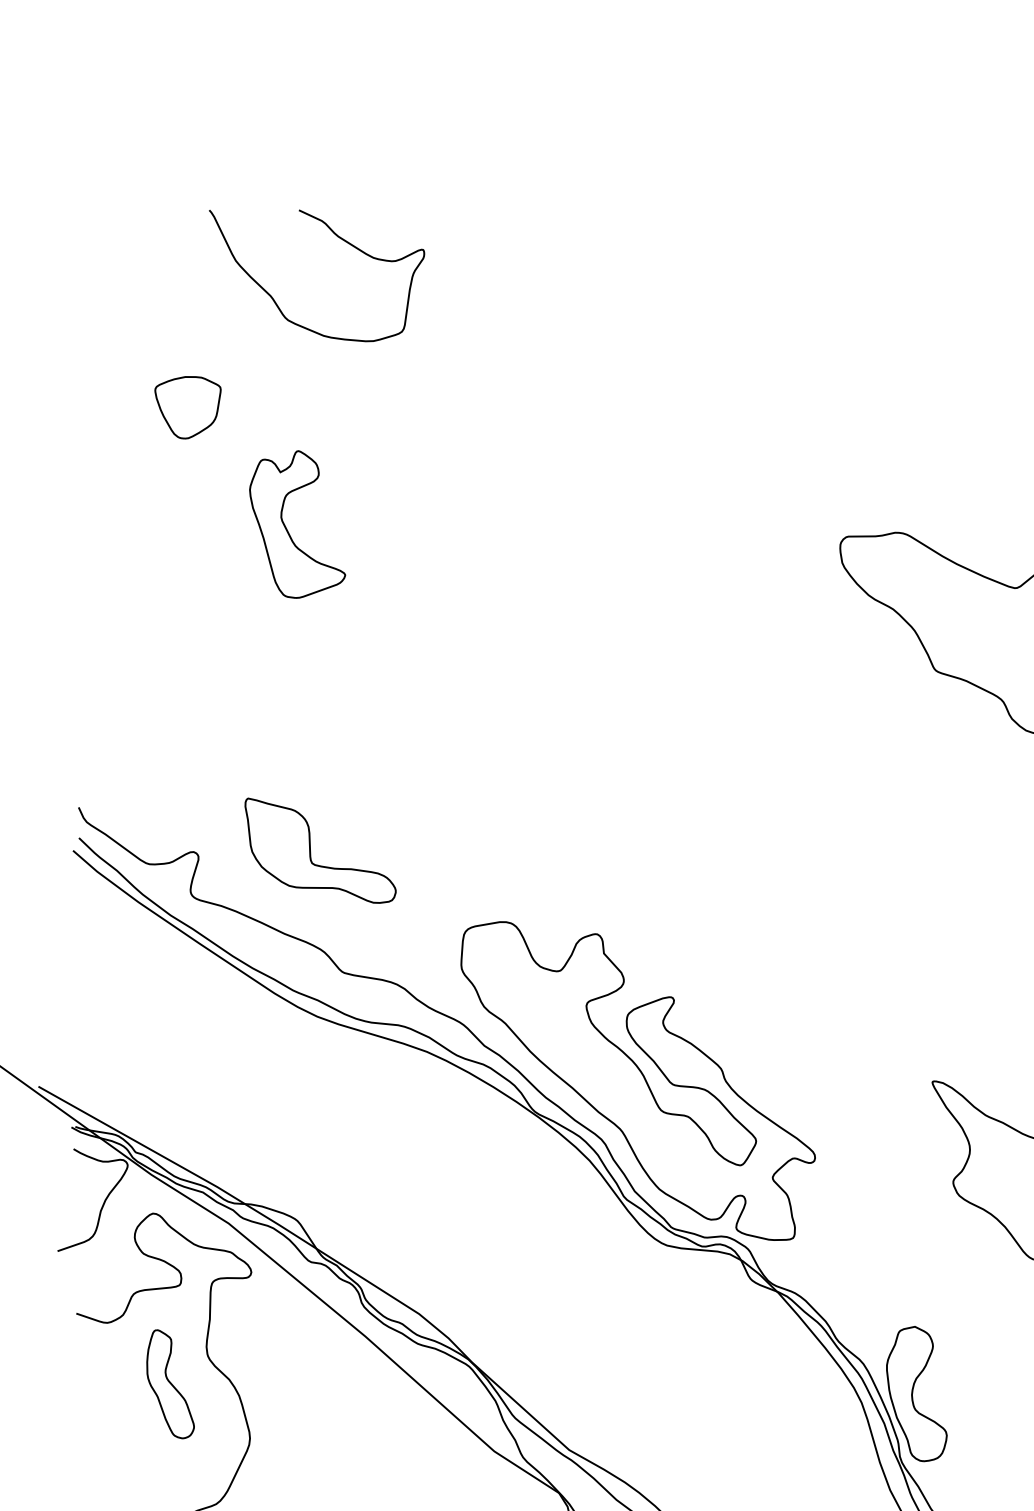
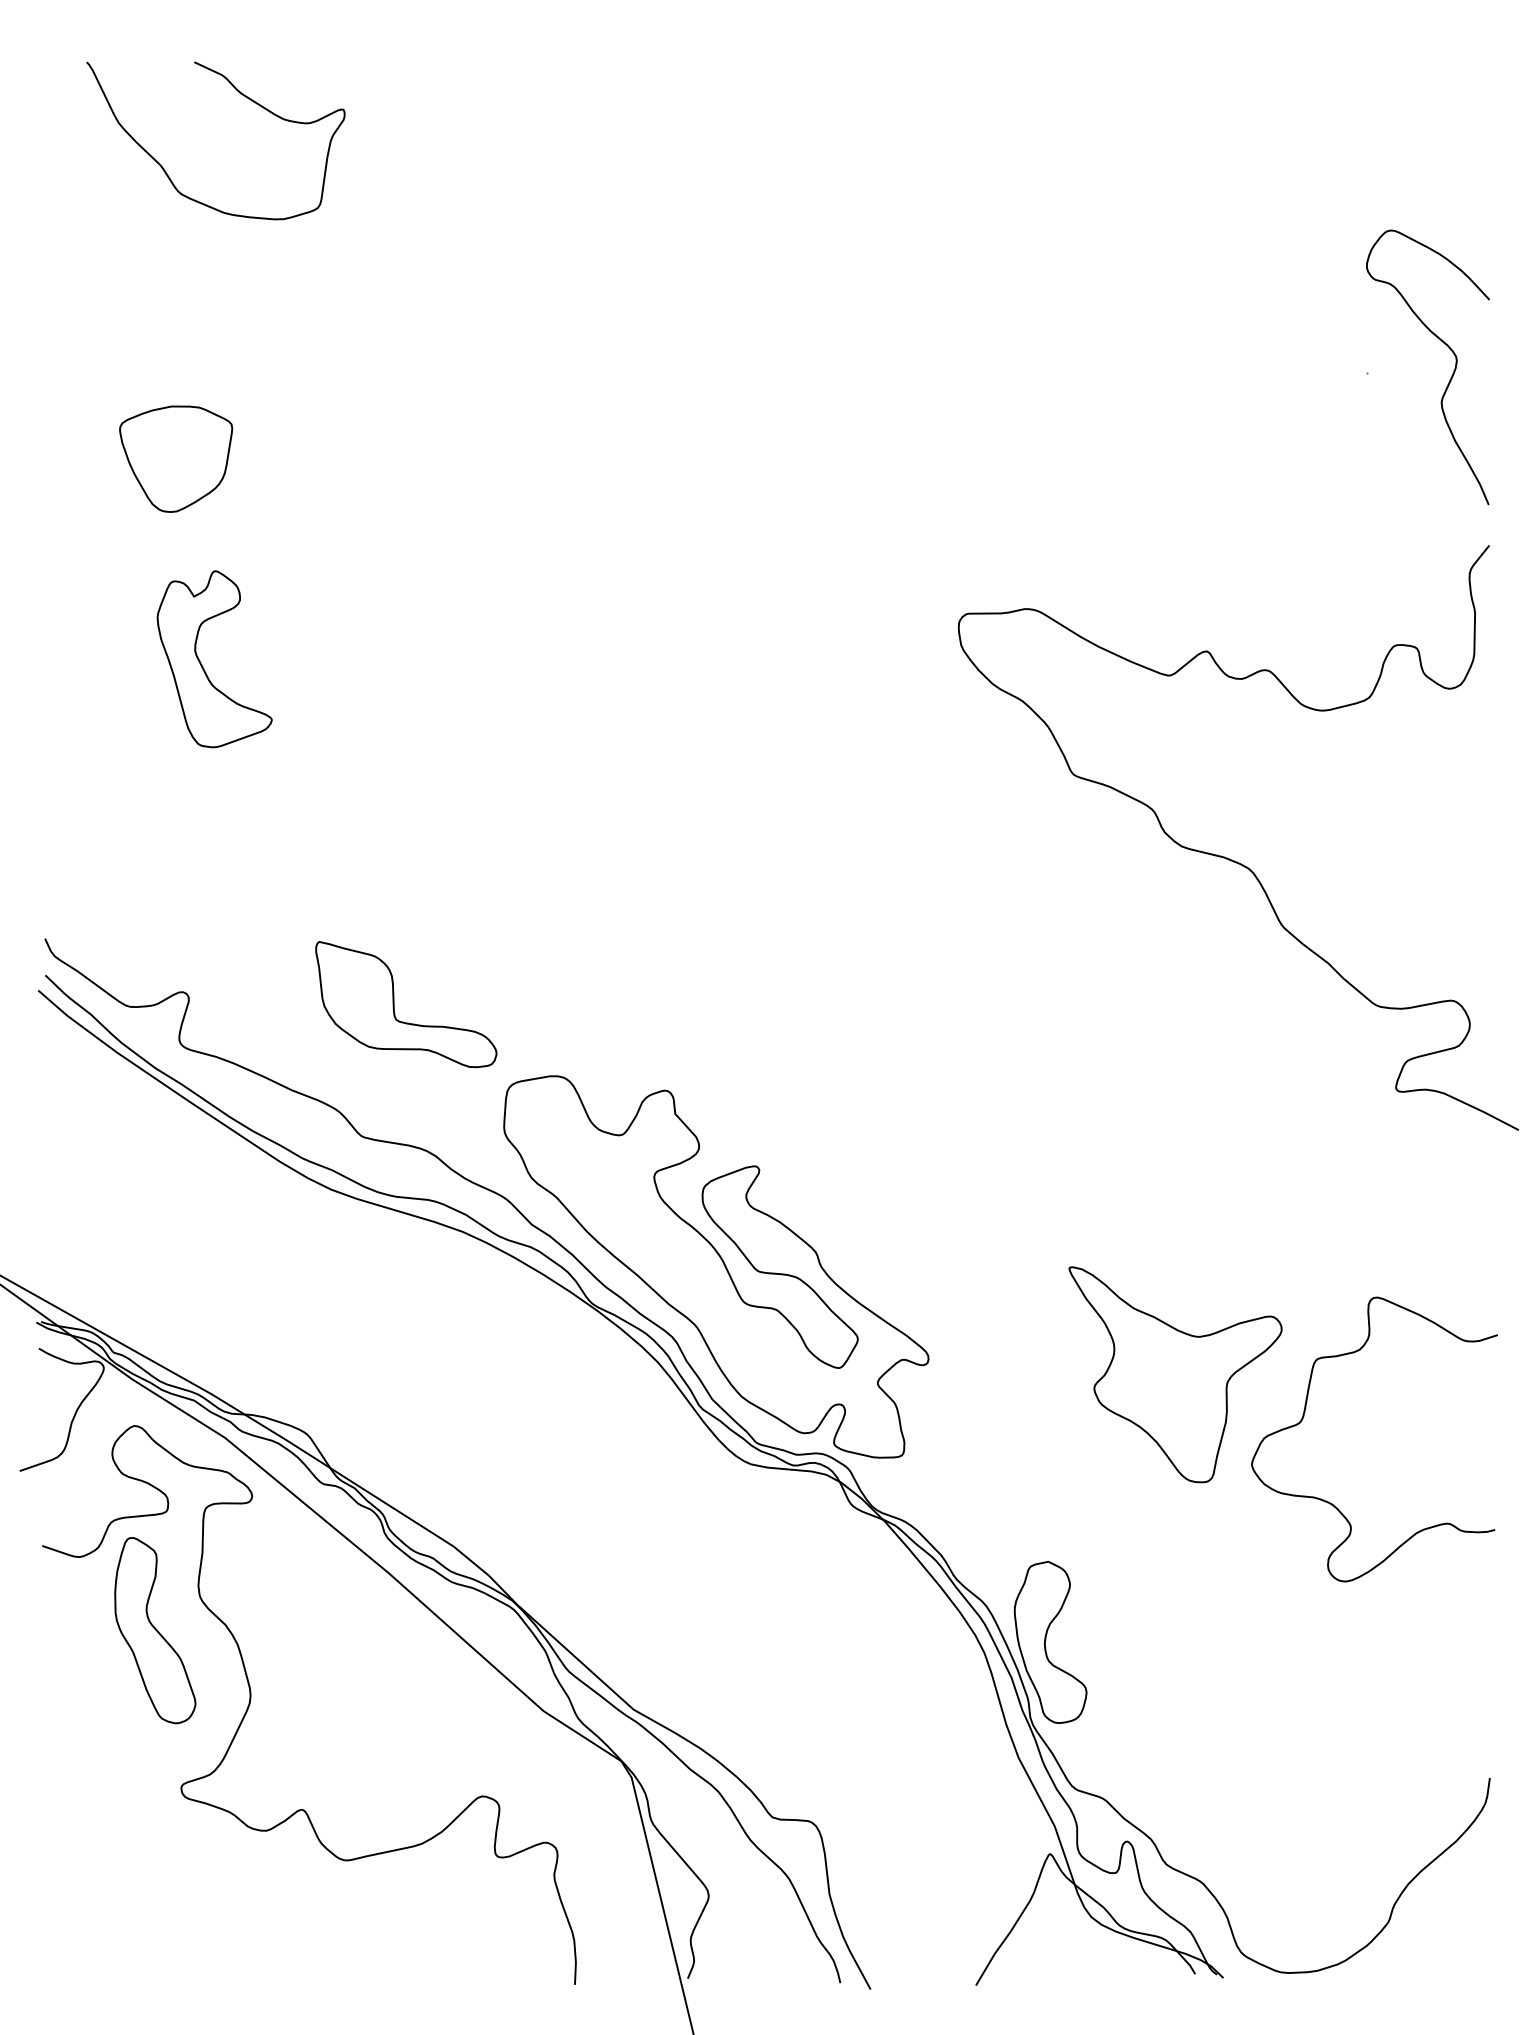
curve: (339, 238) -> (243, 96), moved
part: (188, 407) -> (176, 458), size x1.43
part: (287, 528) -> (202, 664), moved
part: (310, 850) -> (394, 1004), moved
part: (170, 1384) -> (155, 1630), size x1.43

